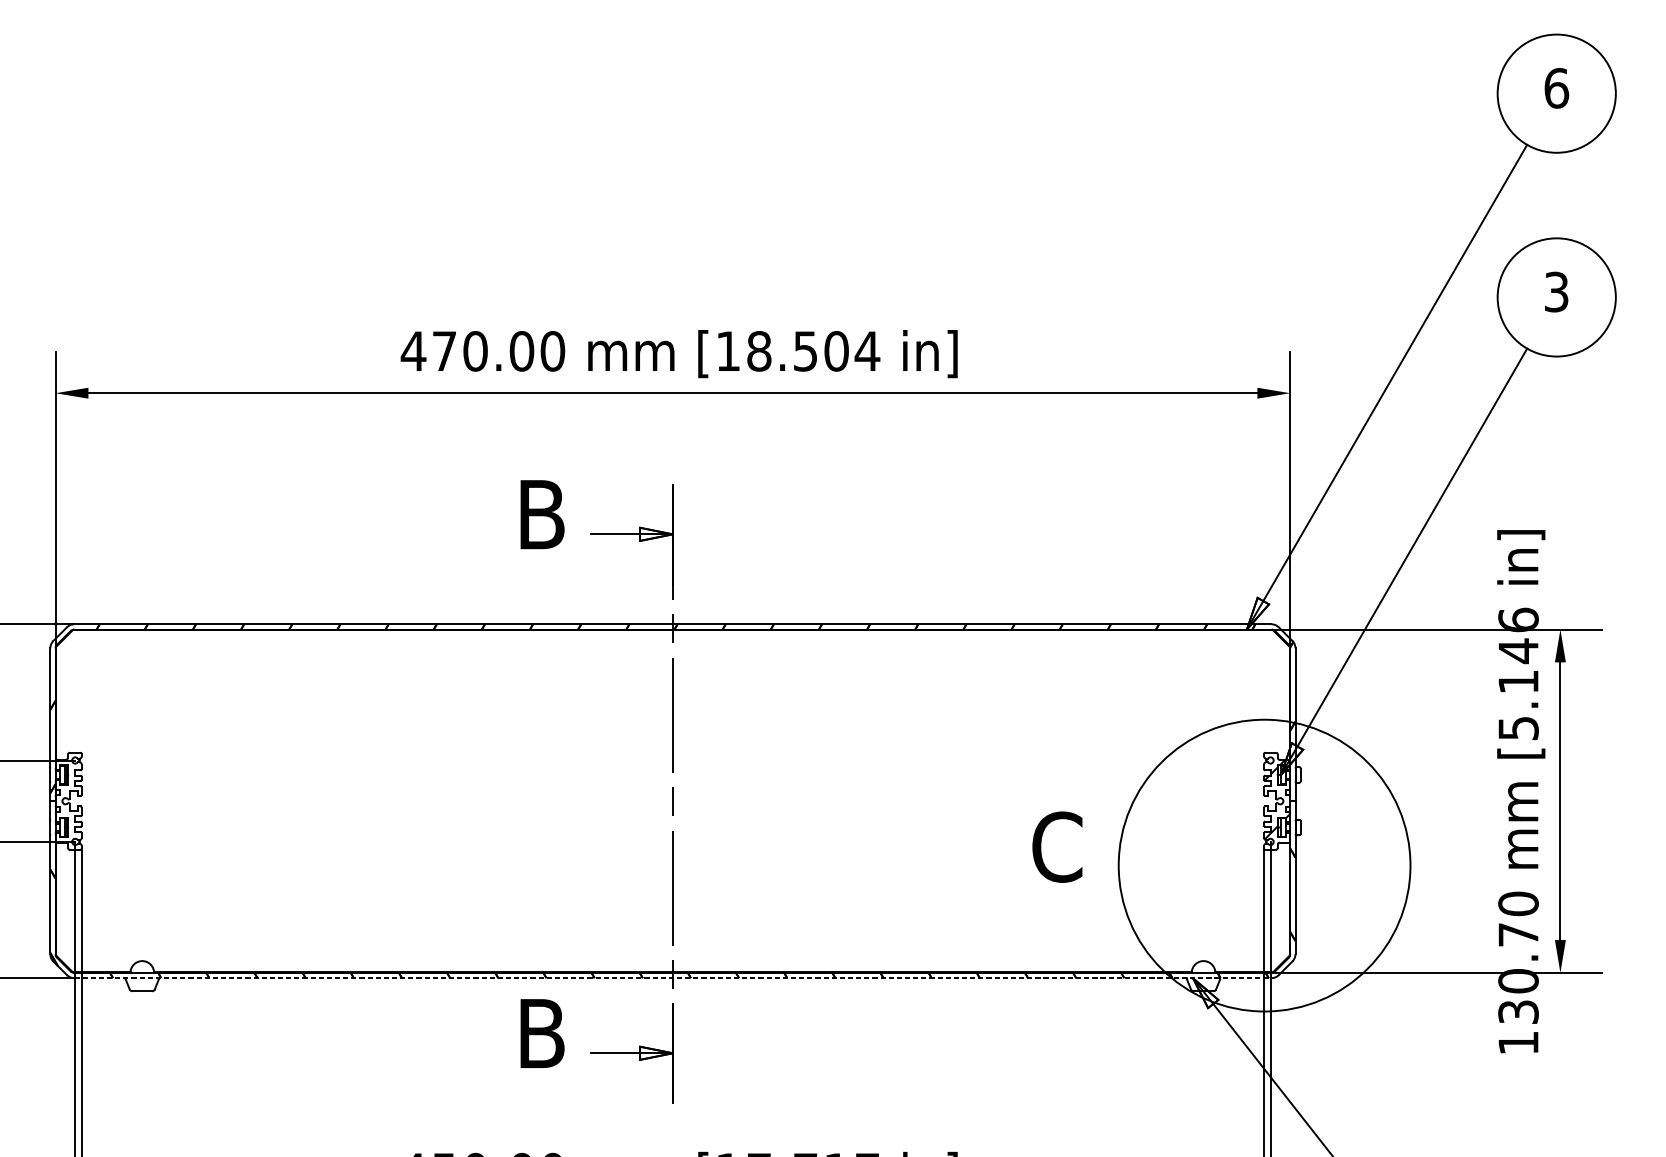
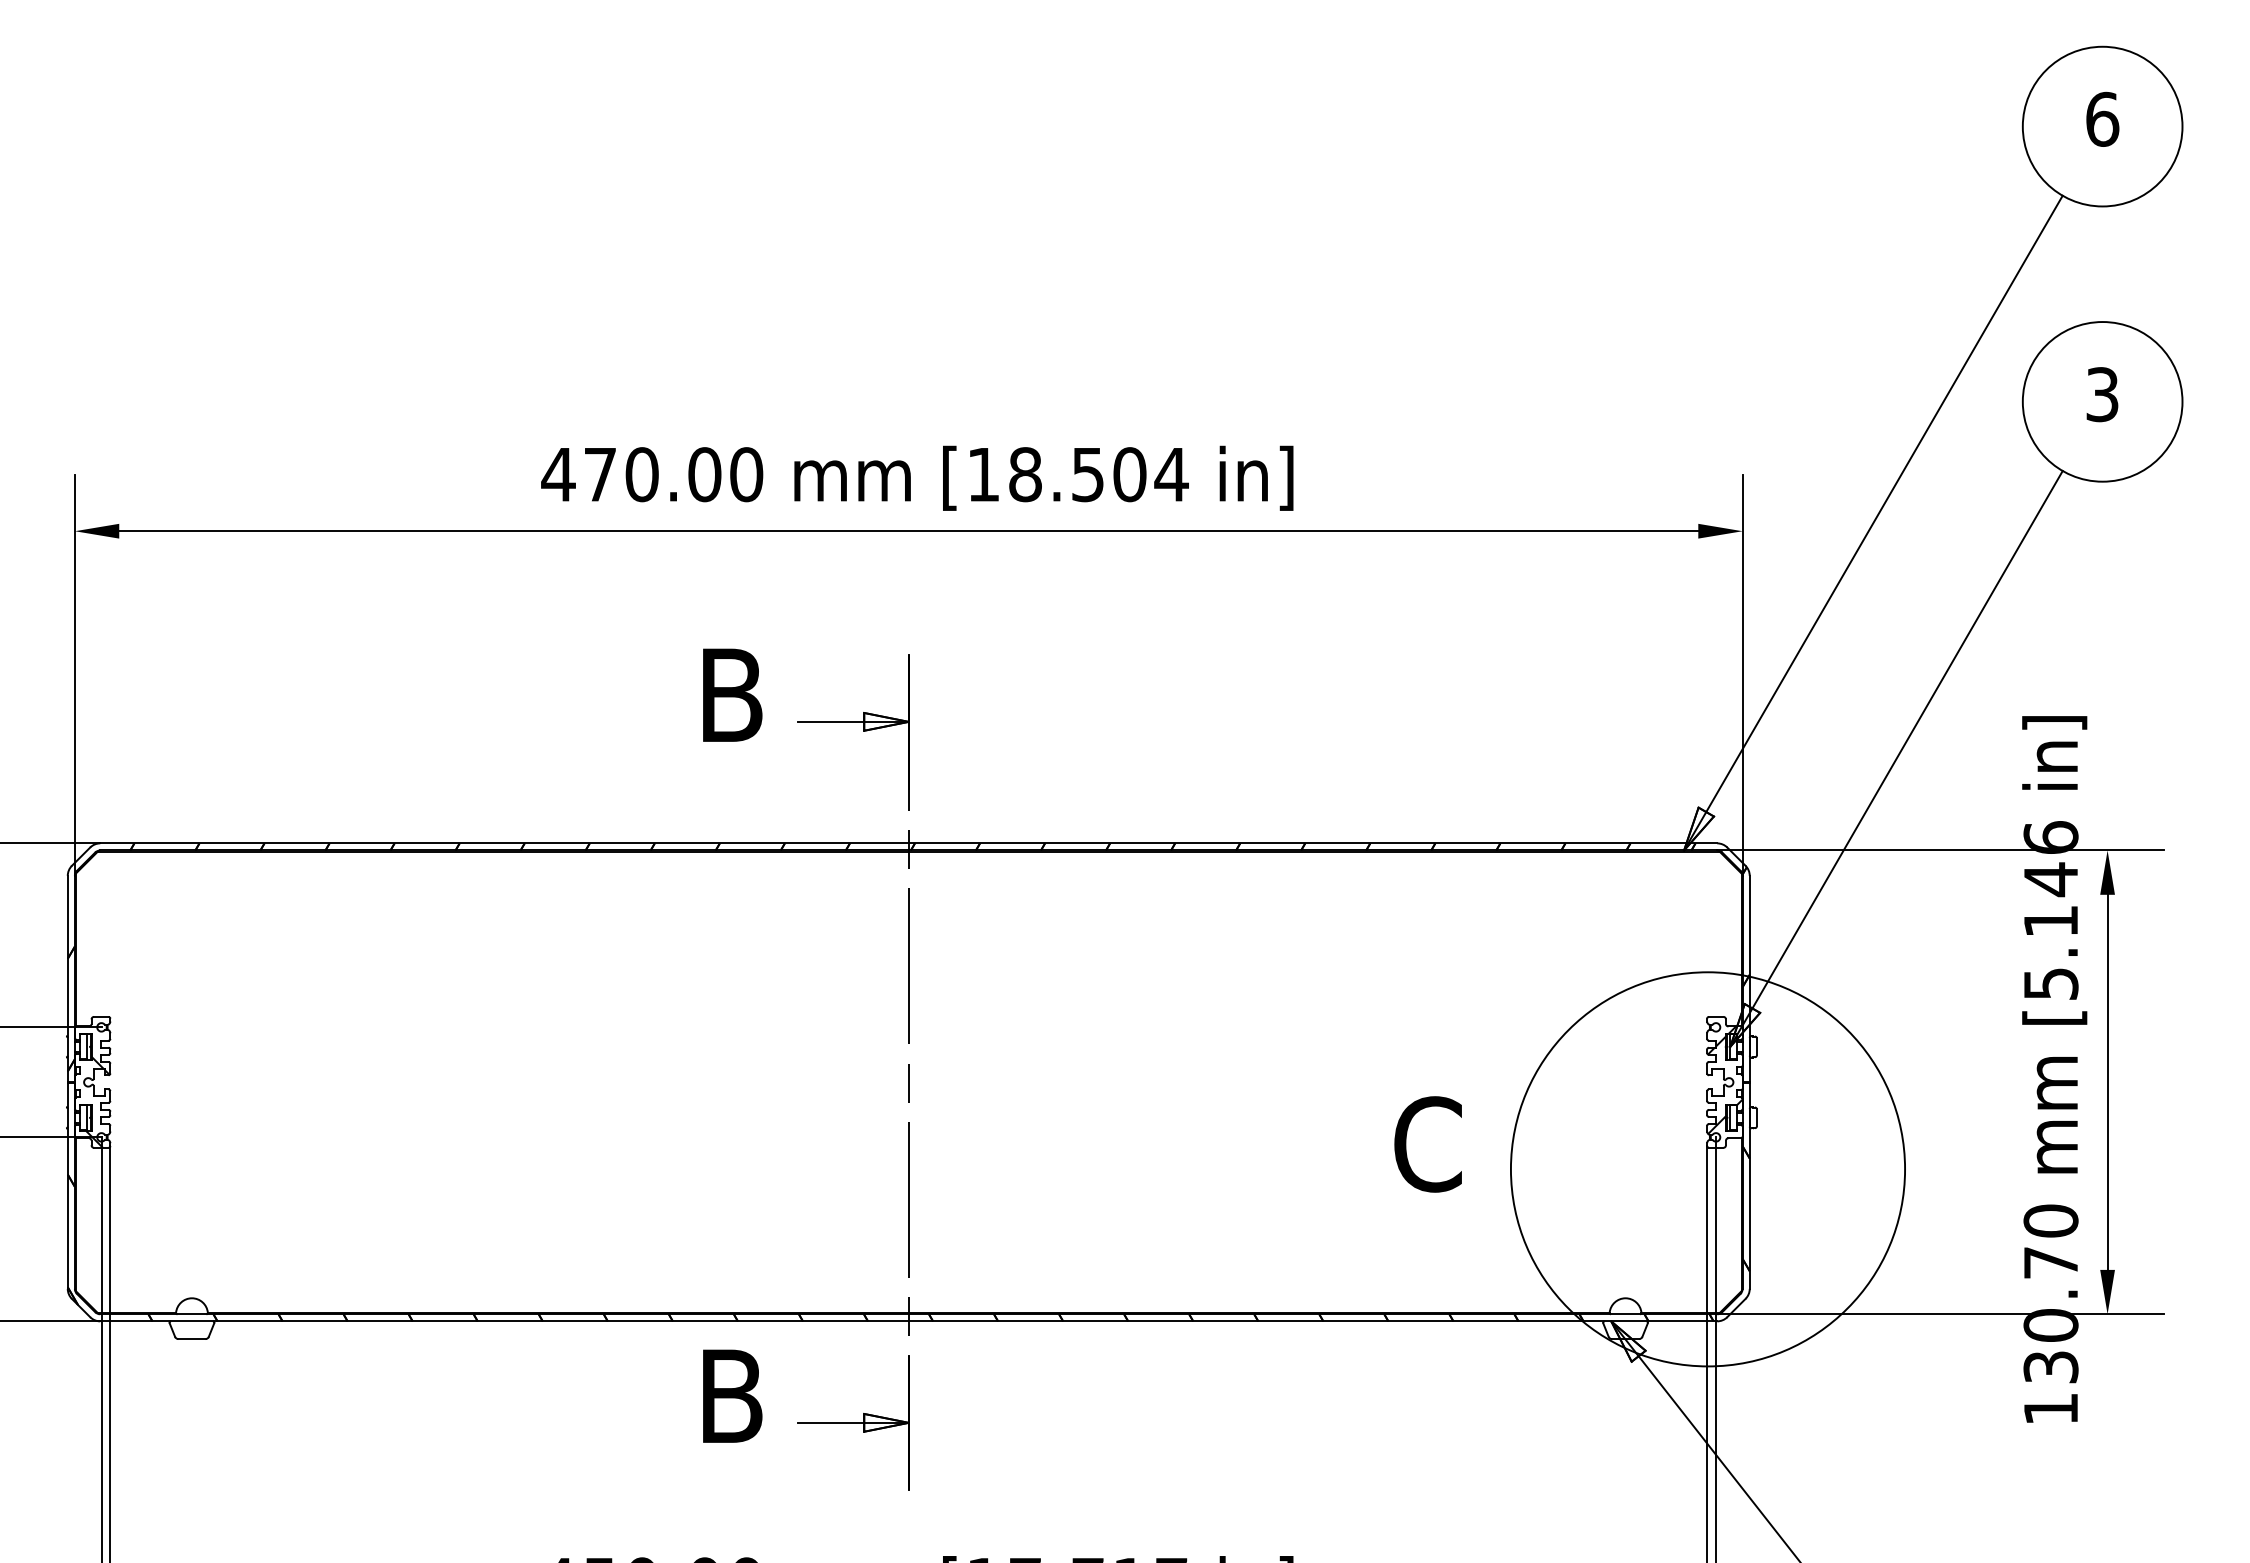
hatch: (70, 815) -> (94, 1101), added
line: (673, 978) -> (909, 1321), dashed -> solid

